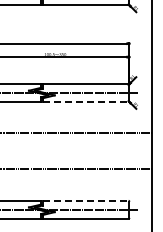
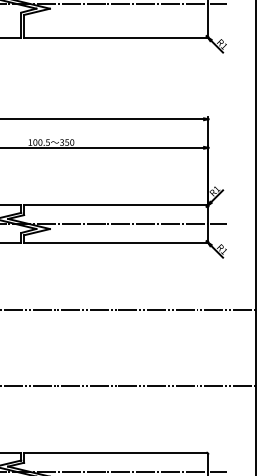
line: (85, 102) -> (115, 244), dashed -> solid
line: (85, 200) -> (115, 451), dashed -> solid

